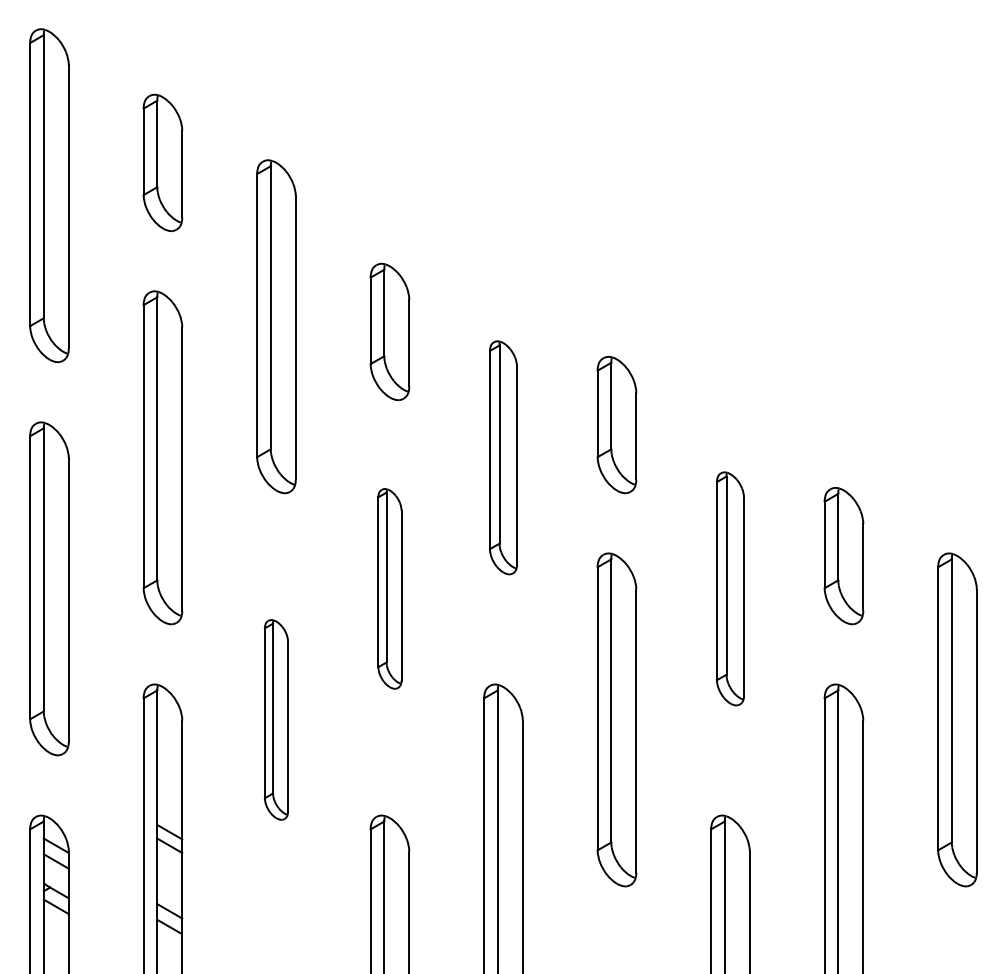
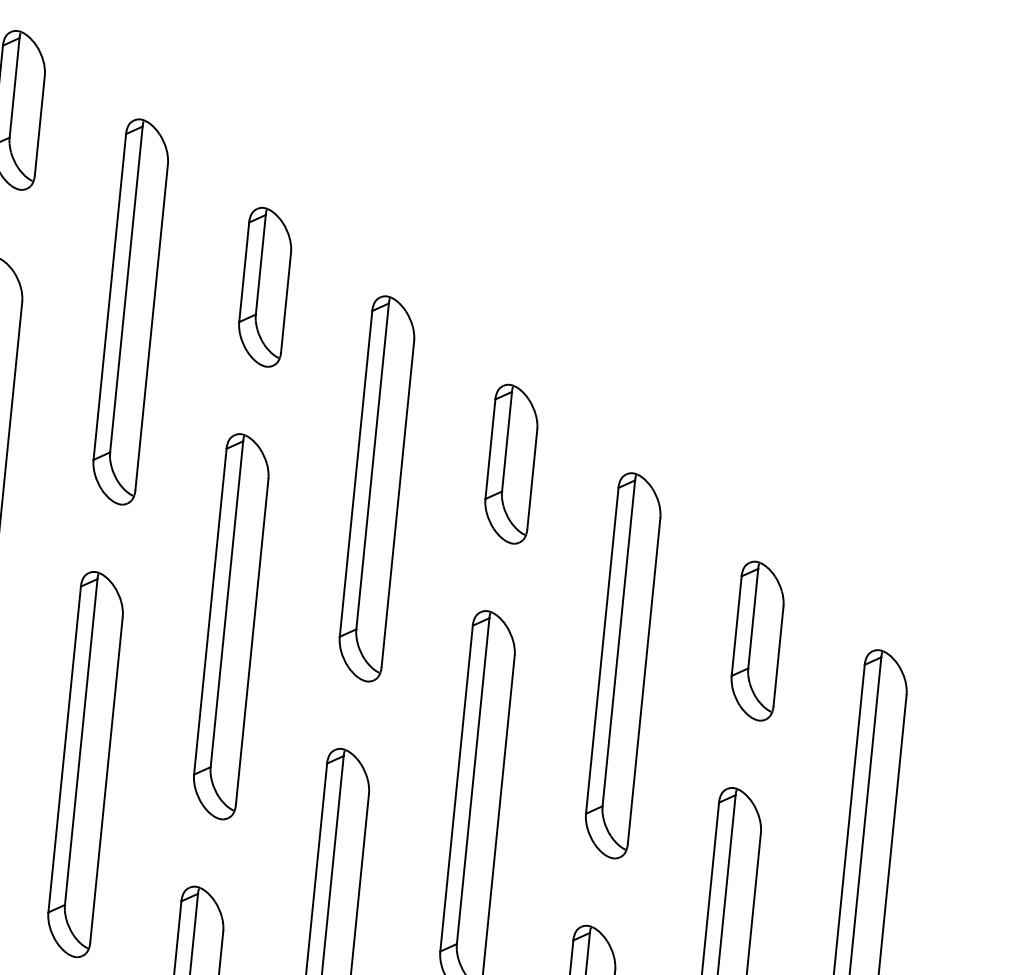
part: (389, 331) -> (264, 286), moved
part: (503, 457) -> (377, 488), size x1.43
part: (389, 588) -> (230, 626), size x1.67
part: (730, 588) -> (623, 665), size x1.43
part: (276, 719) -> (85, 764), size x1.67

